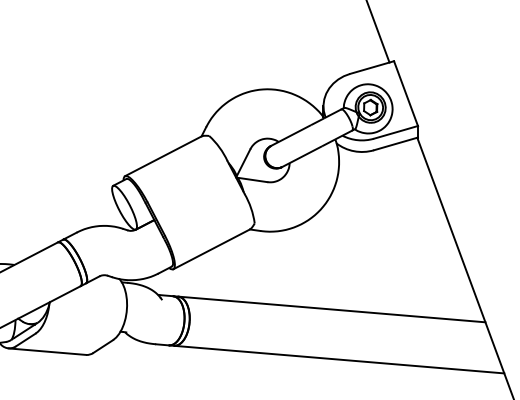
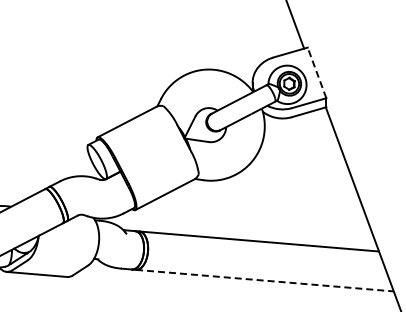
line: (406, 93) -> (317, 72), solid -> dashed
line: (340, 359) -> (265, 280), solid -> dashed

